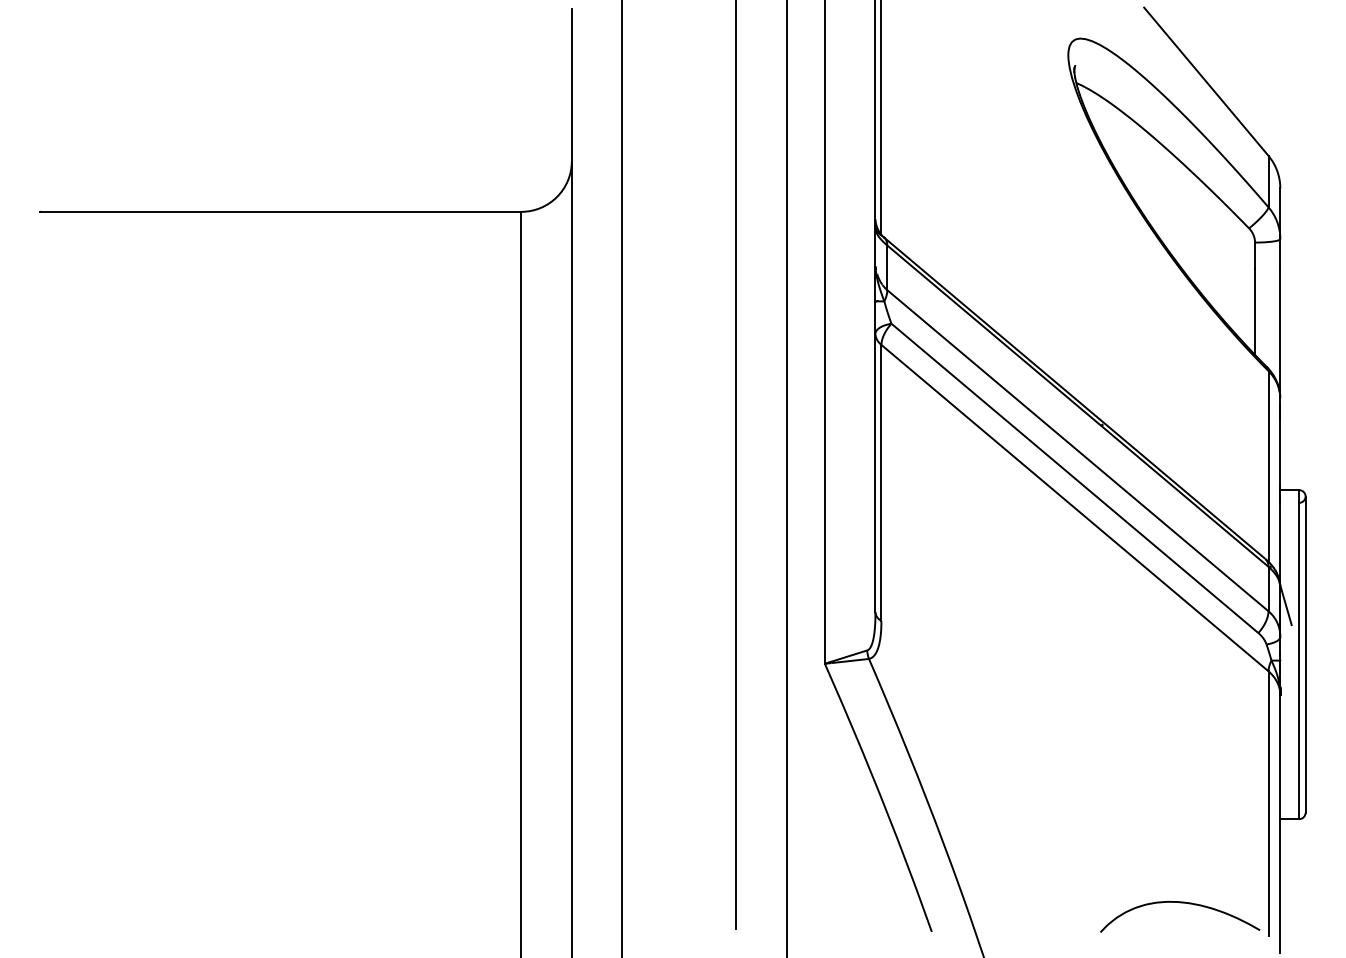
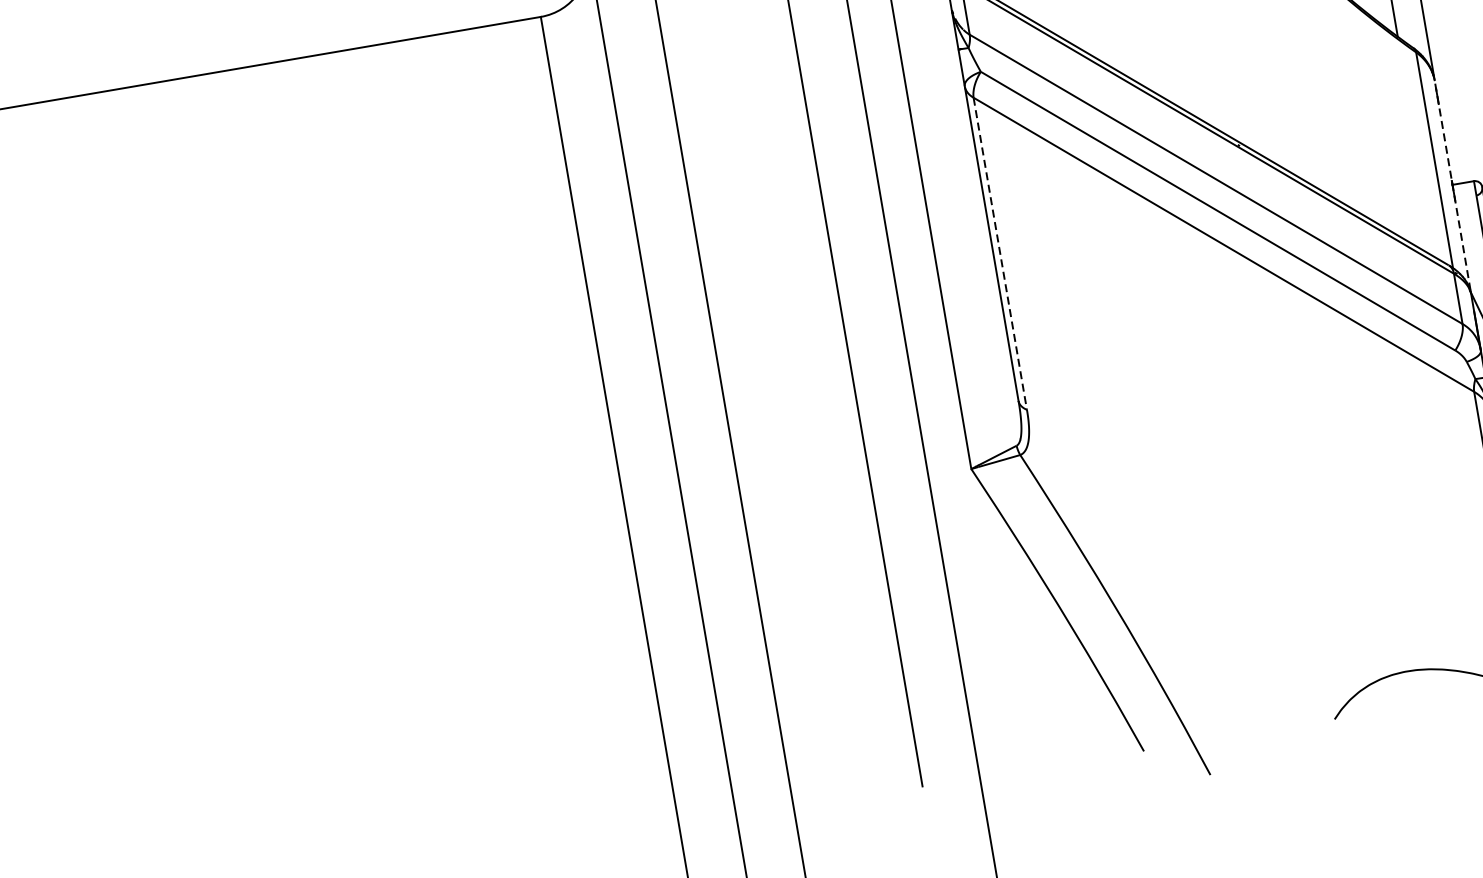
line: (881, 483) -> (1000, 254), solid -> dashed
line: (1280, 491) -> (1452, 186), solid -> dashed

